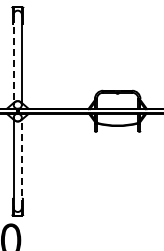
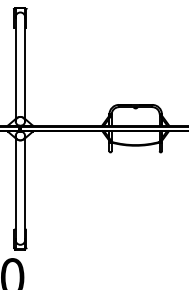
line: (13, 60) -> (15, 69), dashed -> solid
line: (21, 161) -> (24, 186), dashed -> solid

